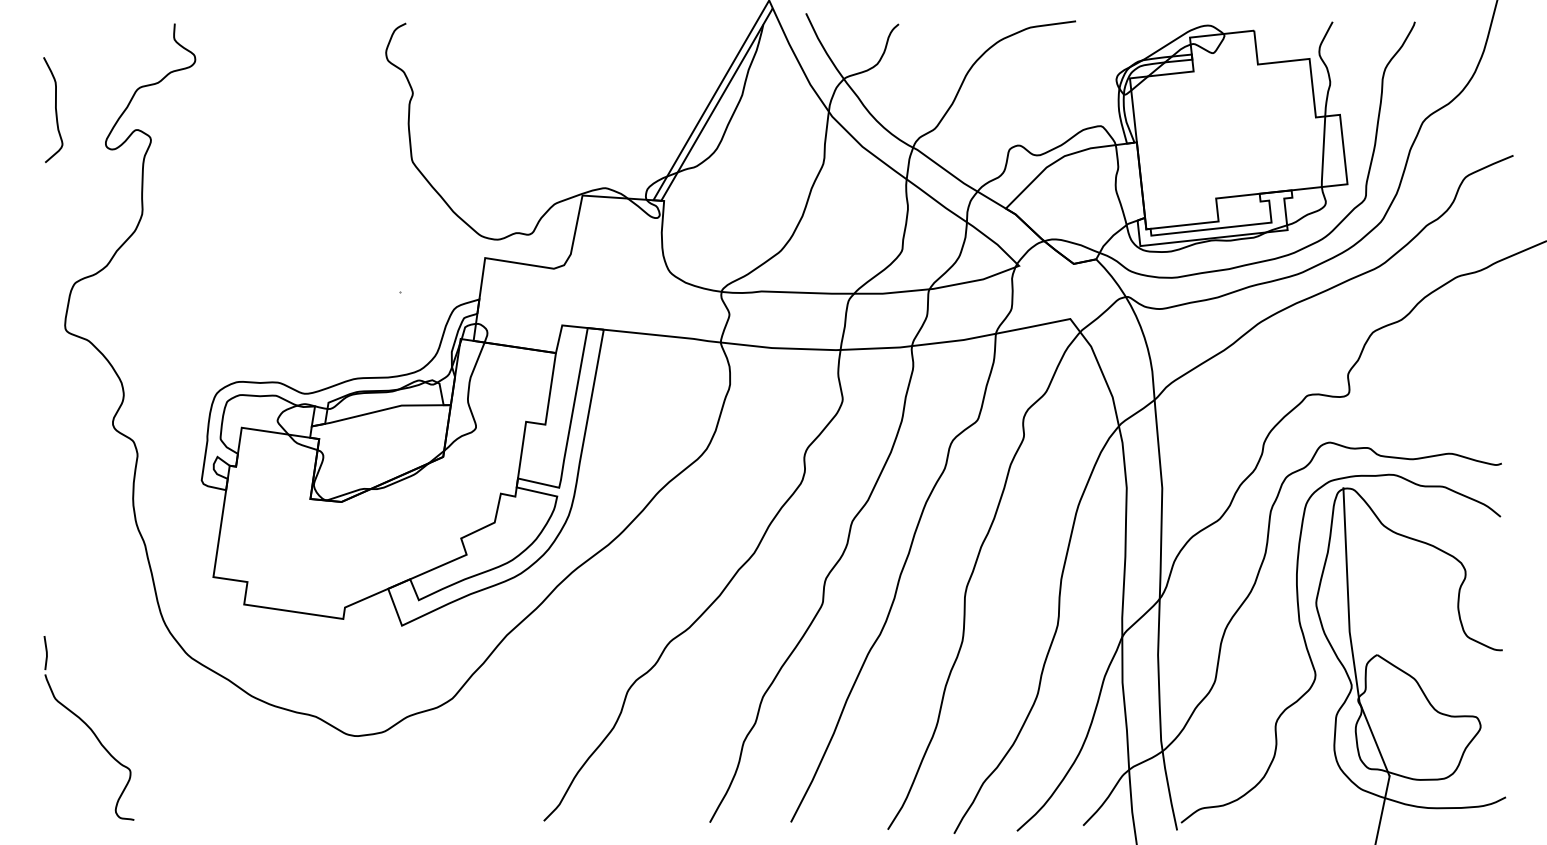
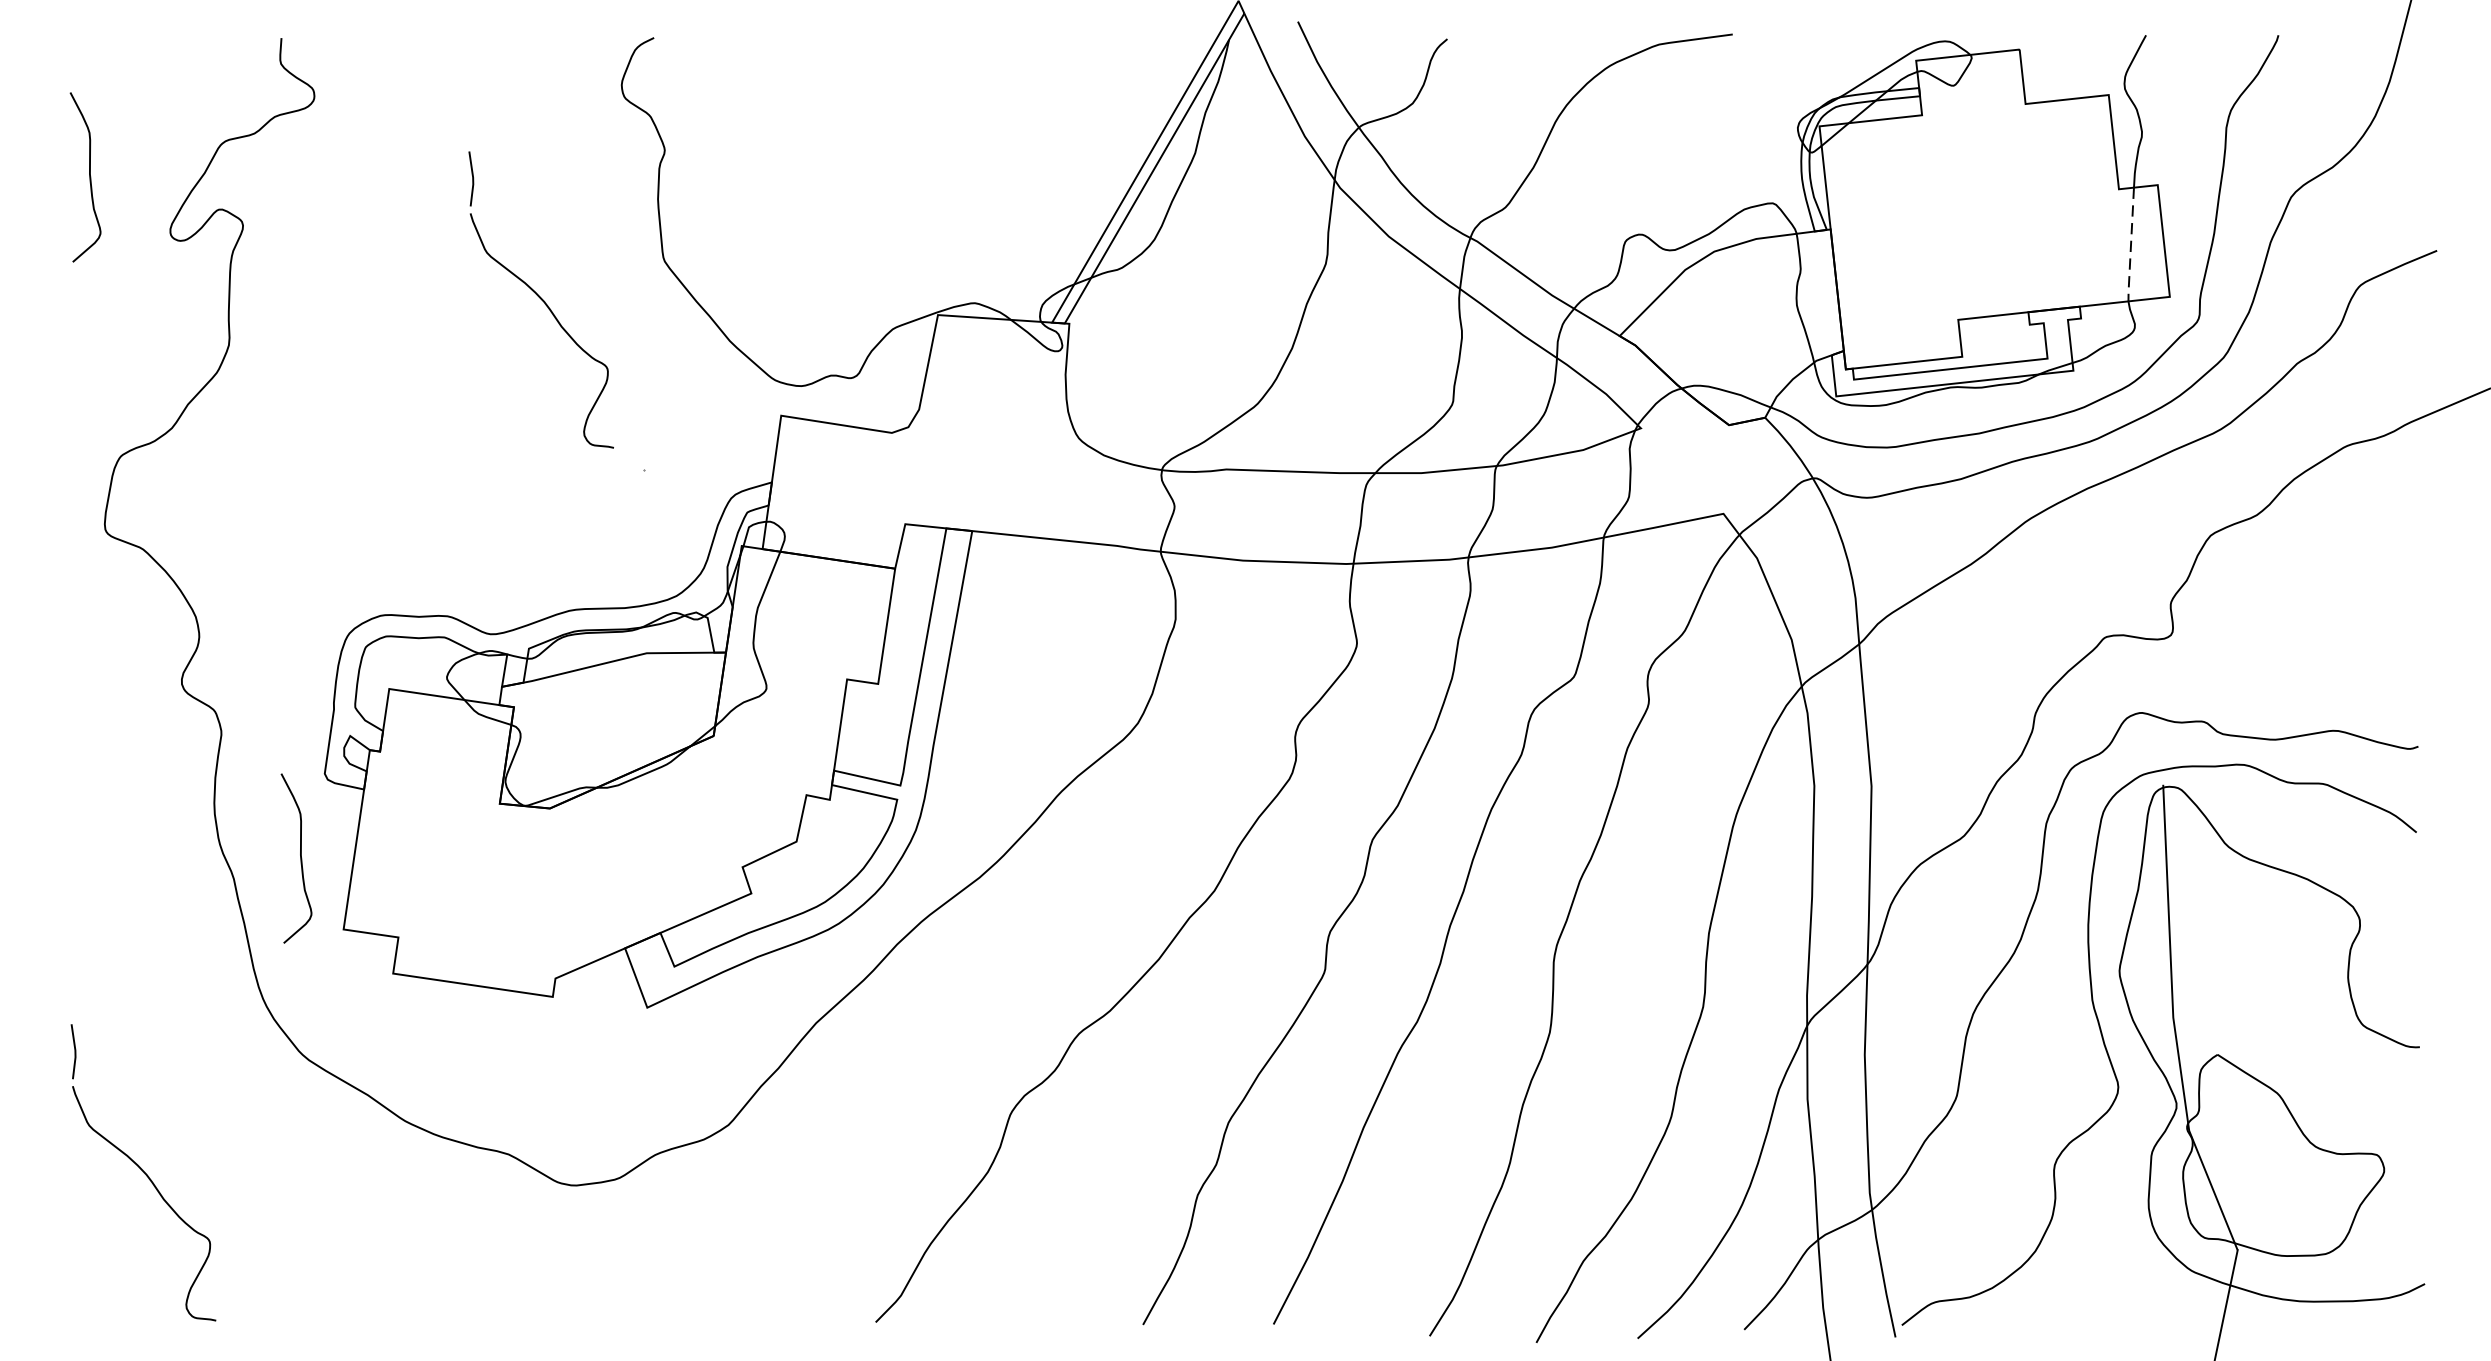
line: (1323, 152) -> (2131, 245), solid -> dashed
part: (335, 186) -> (540, 300), added
curve: (186, 532) -> (300, 857), added

